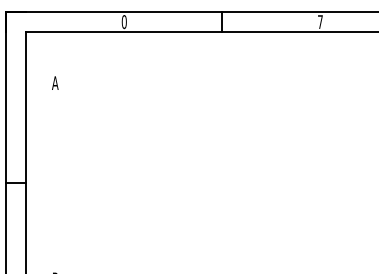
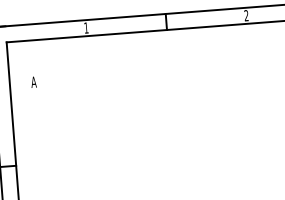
text: (320, 21) -> (246, 15), 7 -> 2
text: (123, 22) -> (85, 28), 0 -> 1

